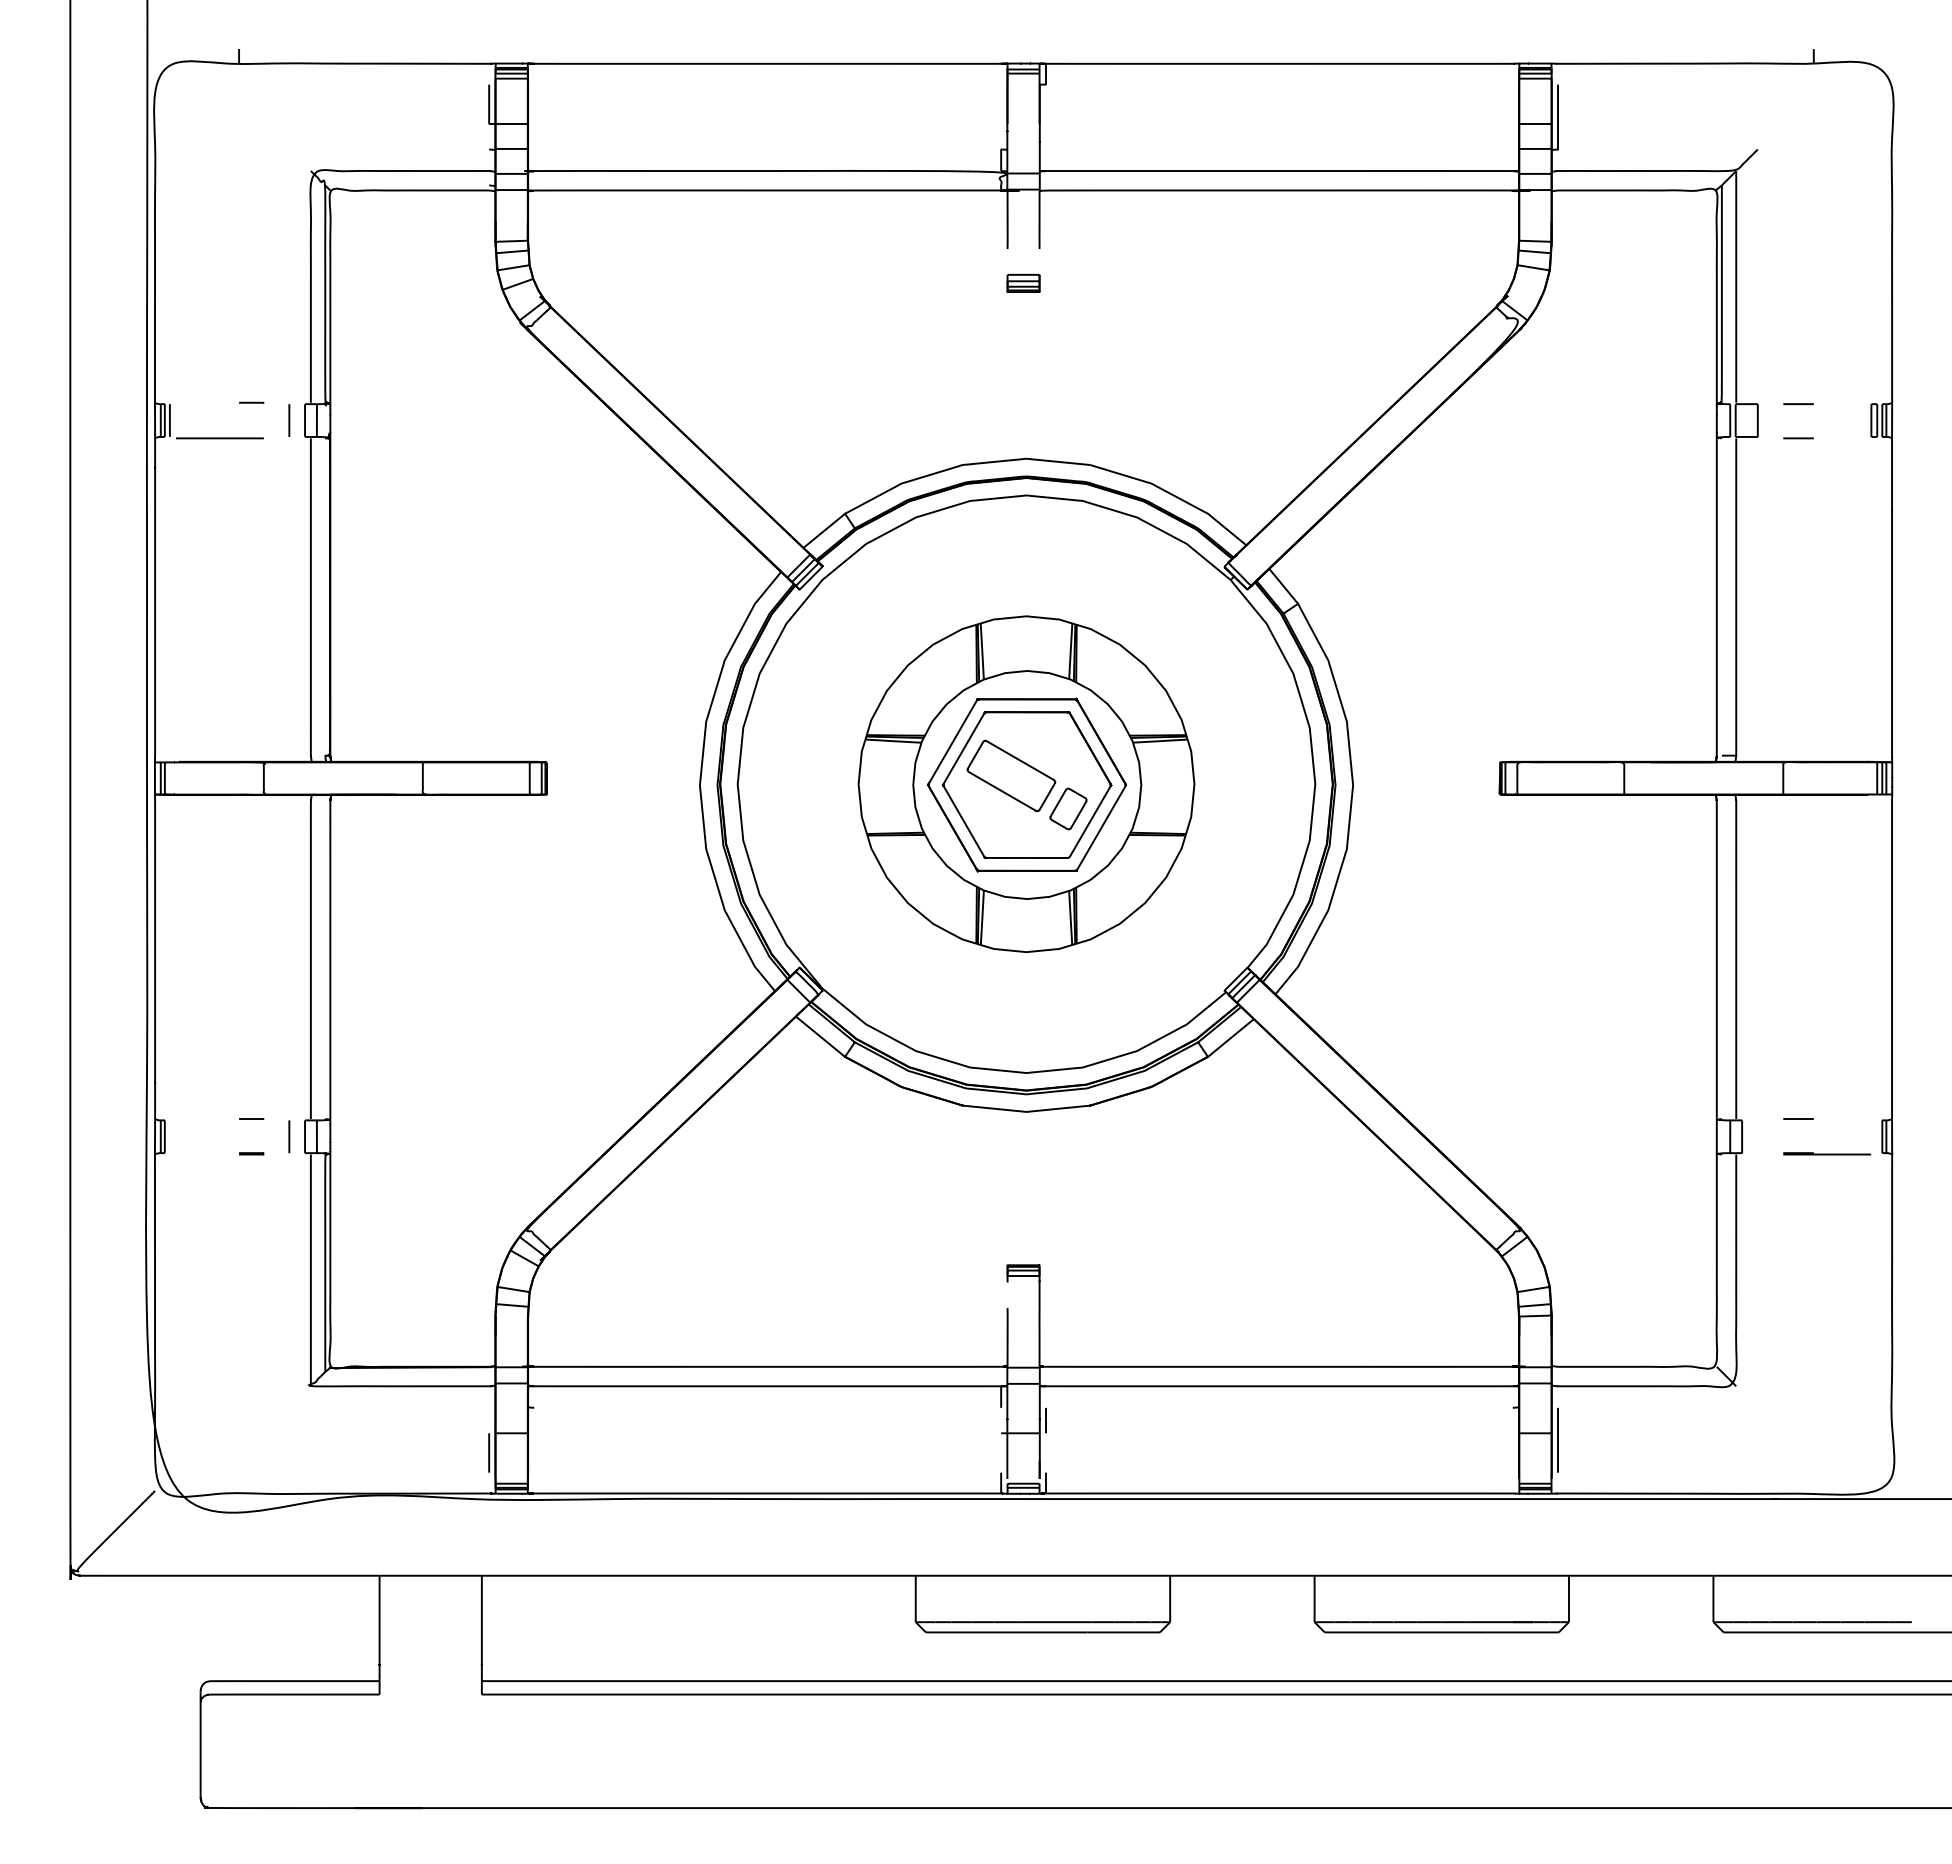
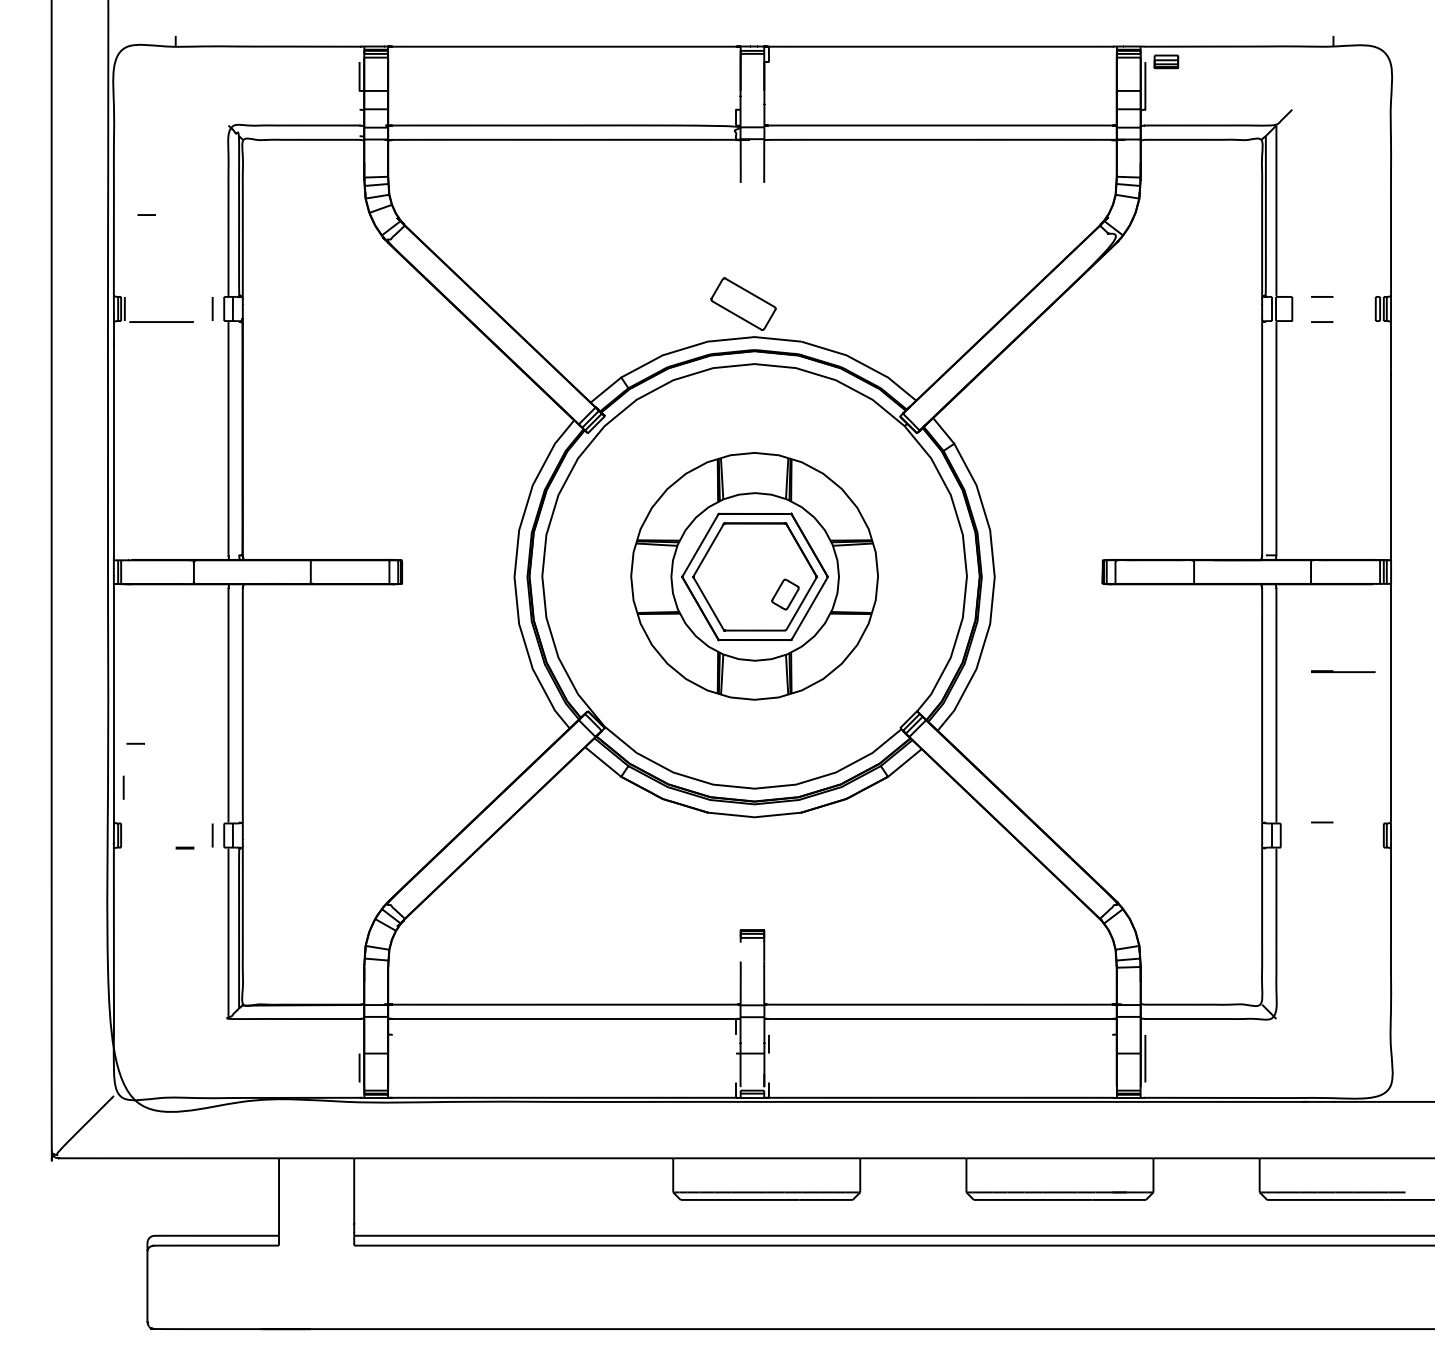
part: (1023, 282) -> (1166, 61), moved
line: (251, 402) -> (146, 214), moved
part: (1011, 775) -> (743, 303), moved
line: (168, 1071) -> (123, 787), added
line: (251, 1118) -> (135, 743), moved
line: (1827, 1153) -> (1343, 671), moved

